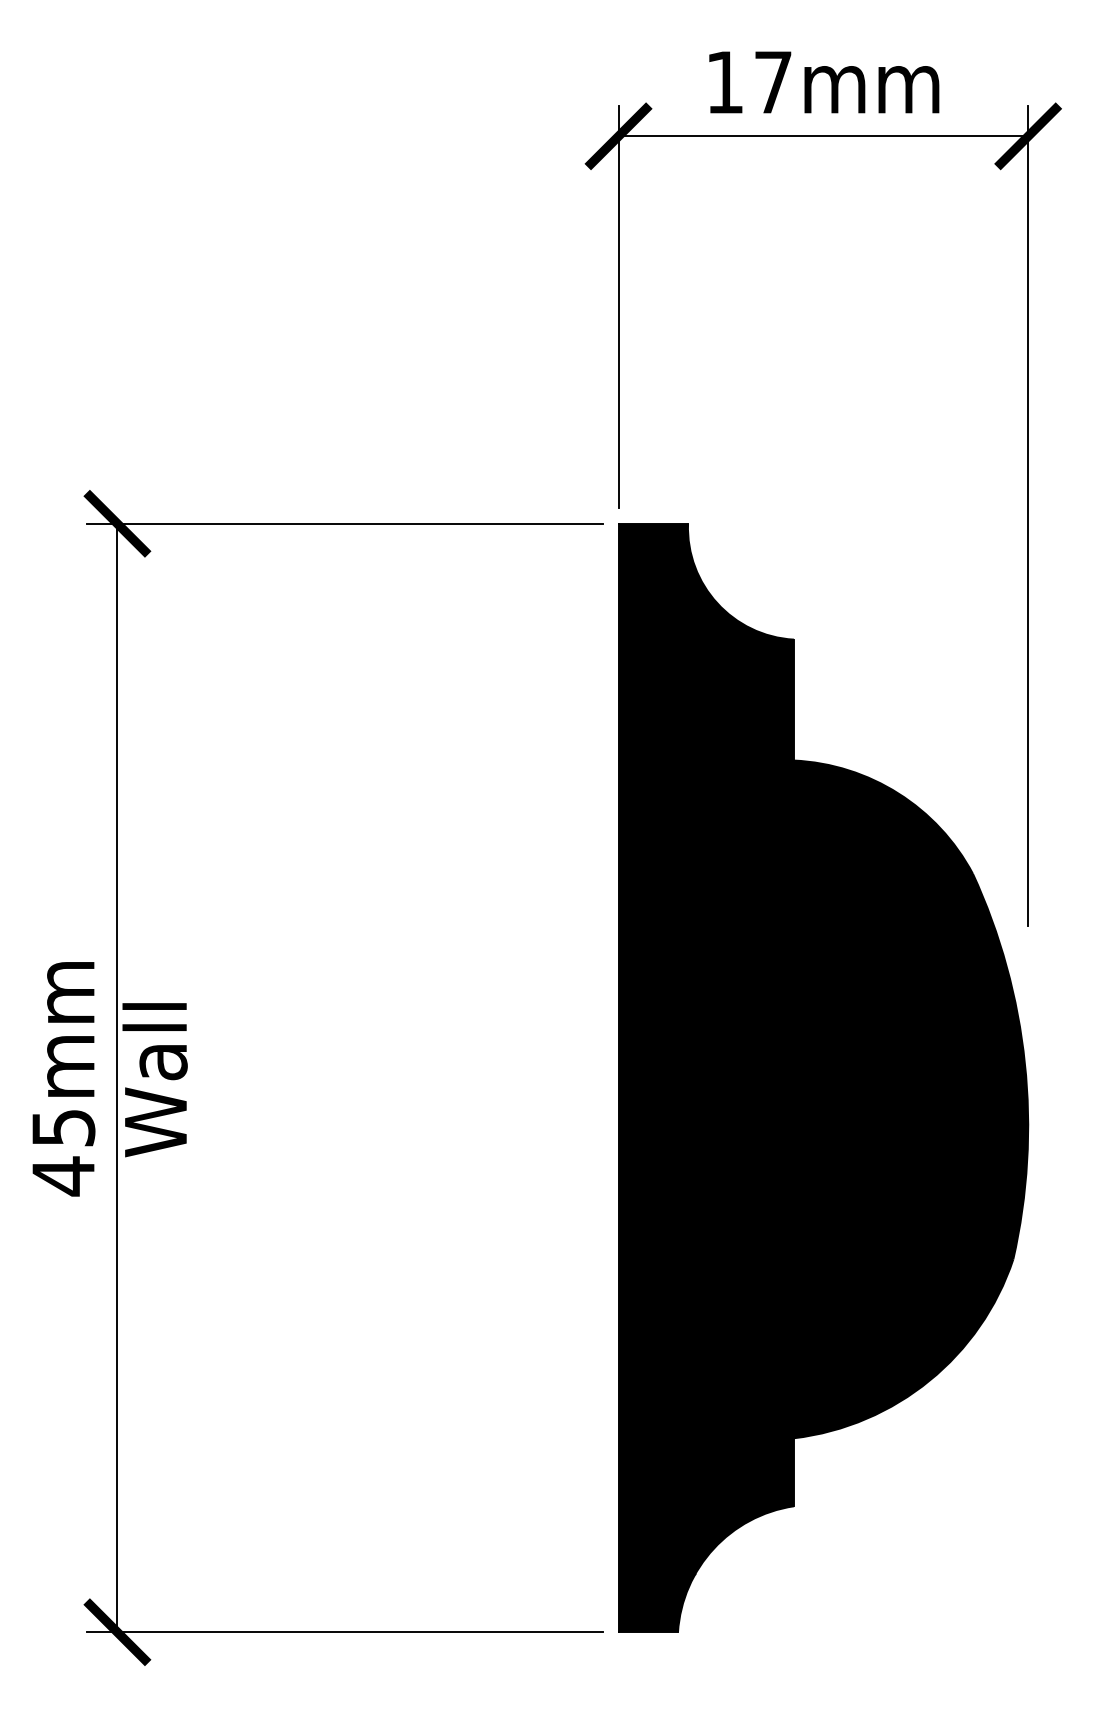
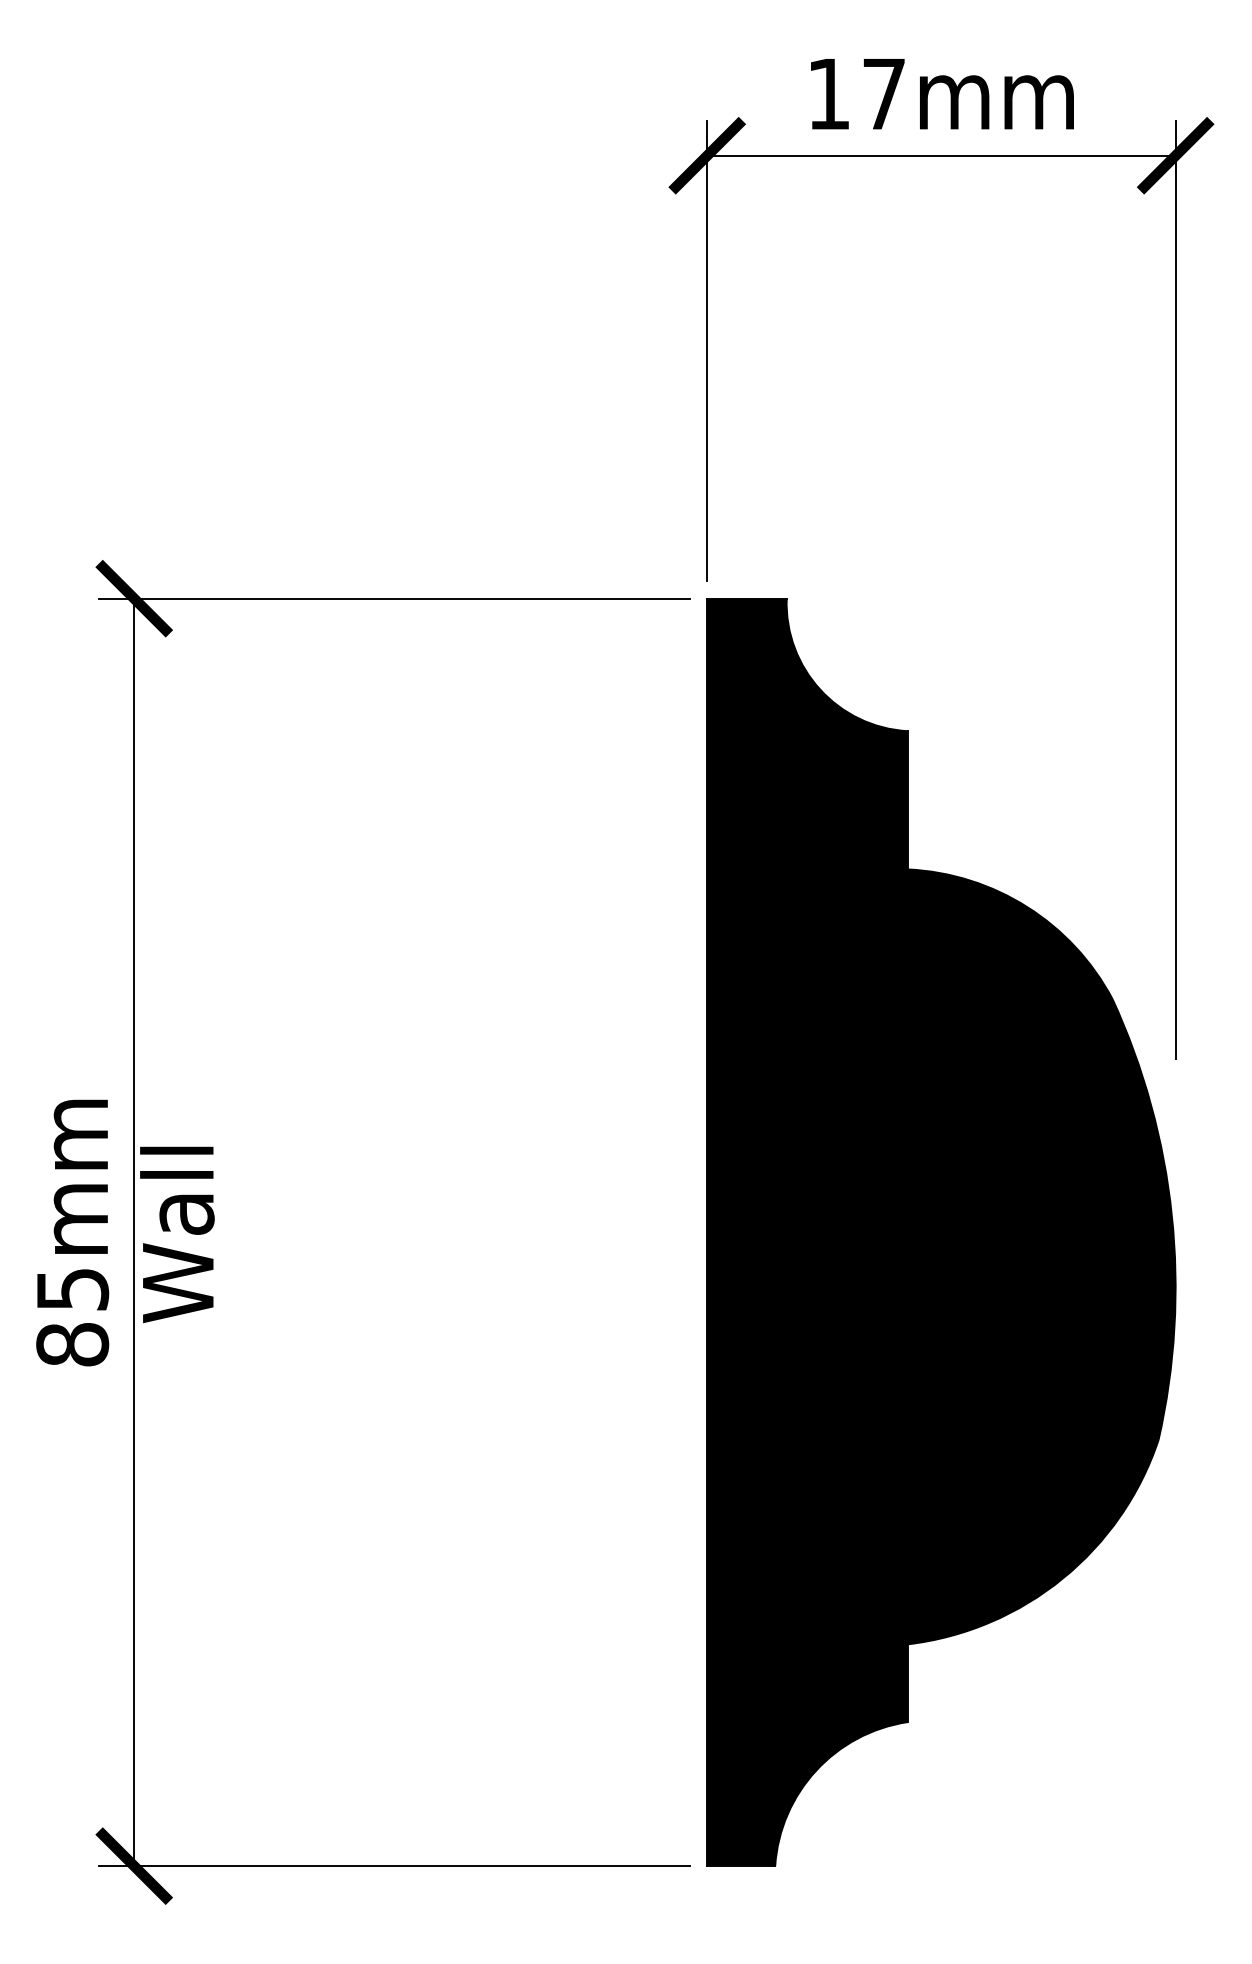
text: (63, 1176) -> (72, 1345), 45mm -> 85mm

